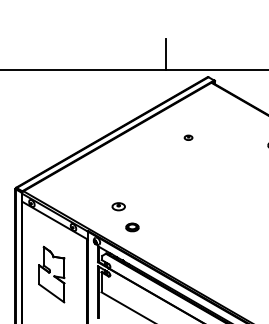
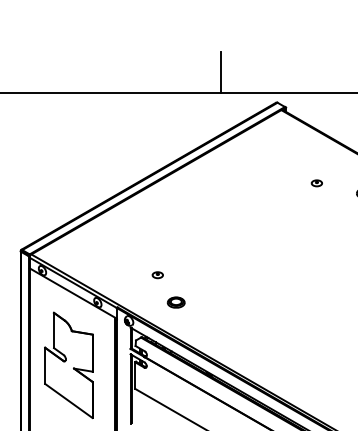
part: (188, 137) -> (316, 183), moved
part: (118, 207) -> (157, 275), size x0.62
part: (51, 274) -> (68, 365), size x1.43

